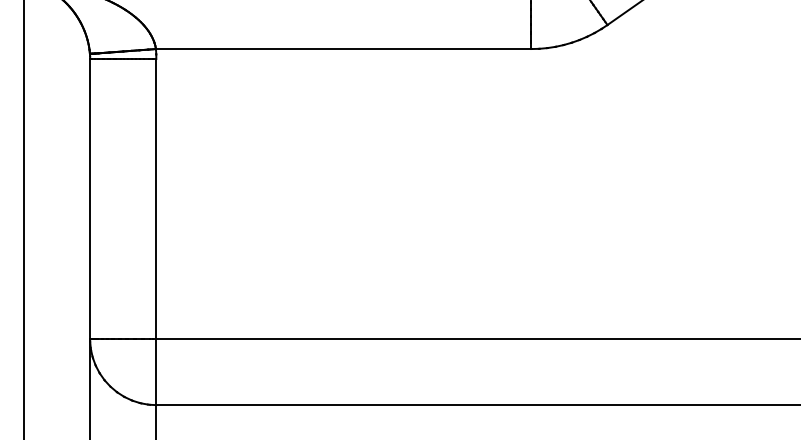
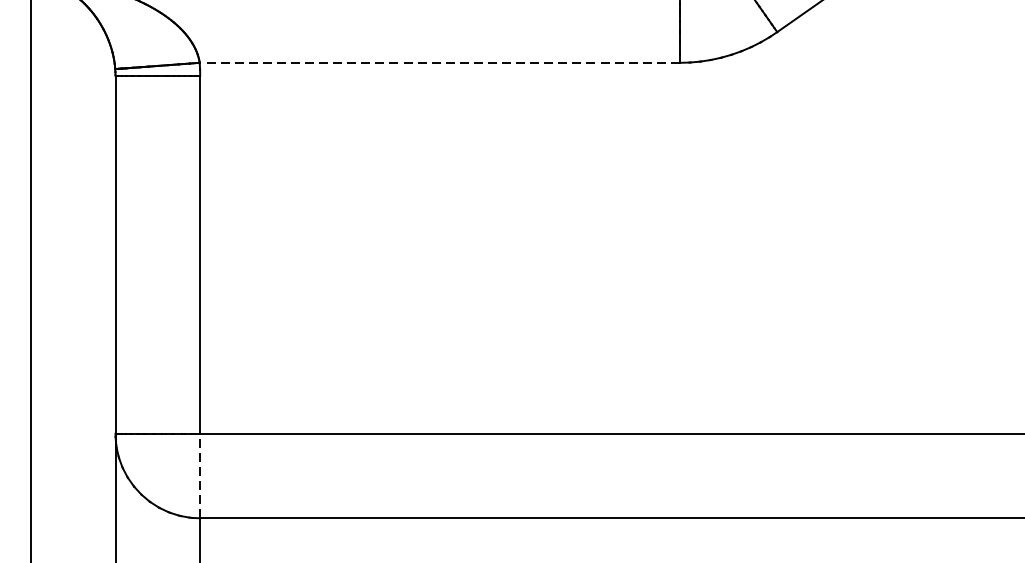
line: (343, 49) -> (439, 63), solid -> dashed
line: (156, 371) -> (200, 475), solid -> dashed

